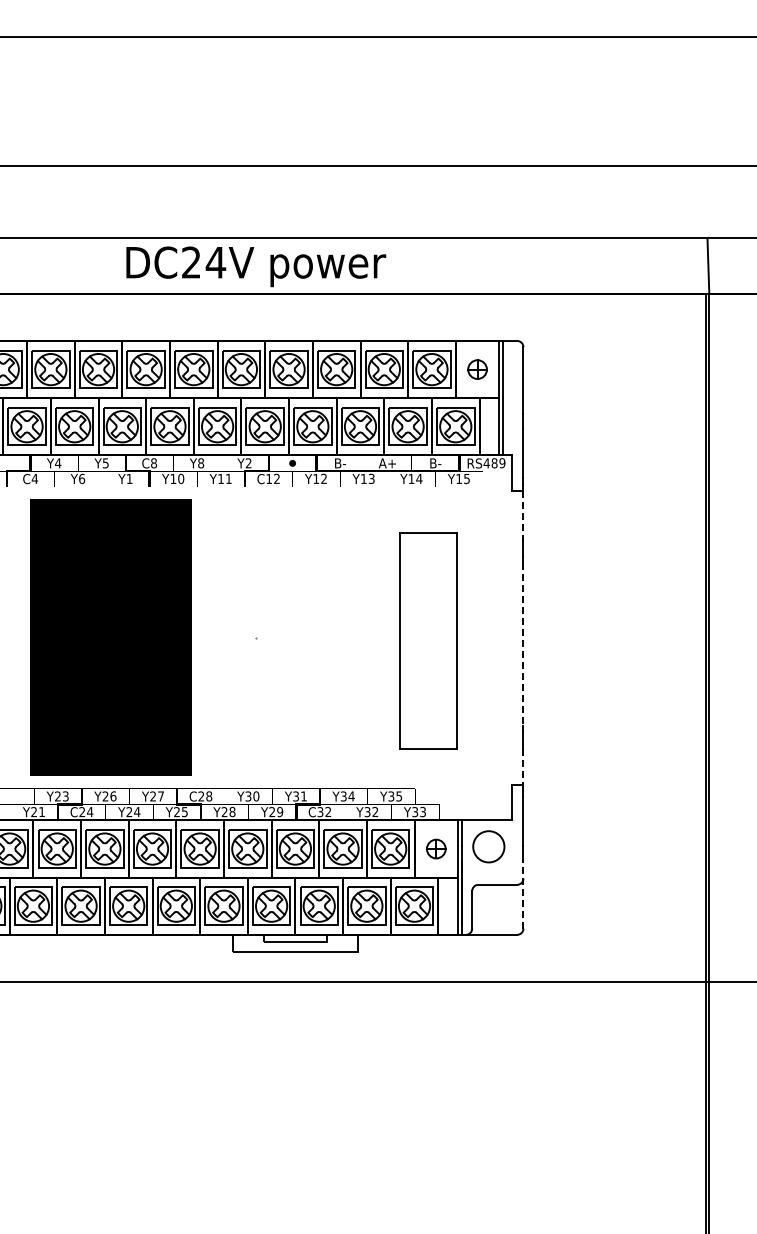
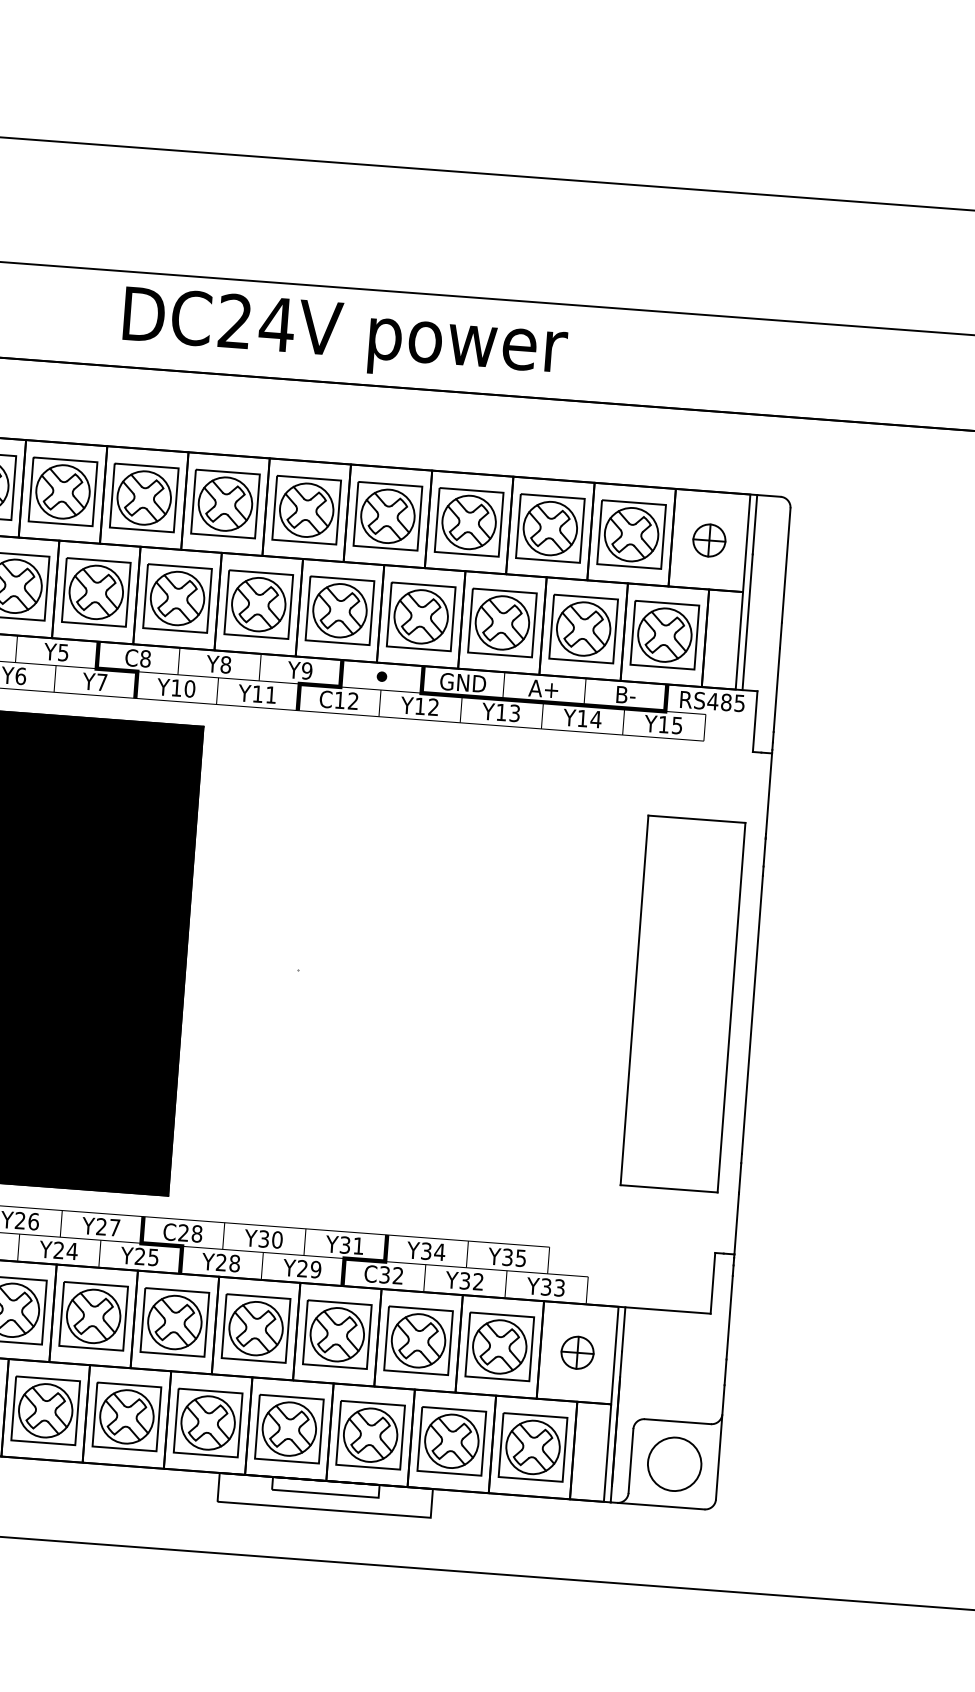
text: (502, 462) -> (739, 702), RS489 -> RS485
text: (248, 463) -> (306, 671), Y2 -> Y9
text: (339, 463) -> (461, 682), B- -> GND
text: (129, 478) -> (101, 681), Y1 -> Y7
line: (523, 514) -> (769, 793), dashed -> solid
part: (428, 640) -> (683, 1003), moved
line: (523, 644) -> (752, 1015), dashed -> solid
line: (523, 767) -> (736, 1224), dashed -> solid
circle: (488, 846) -> (674, 1463), moved
line: (523, 895) -> (720, 1443), dashed -> solid

